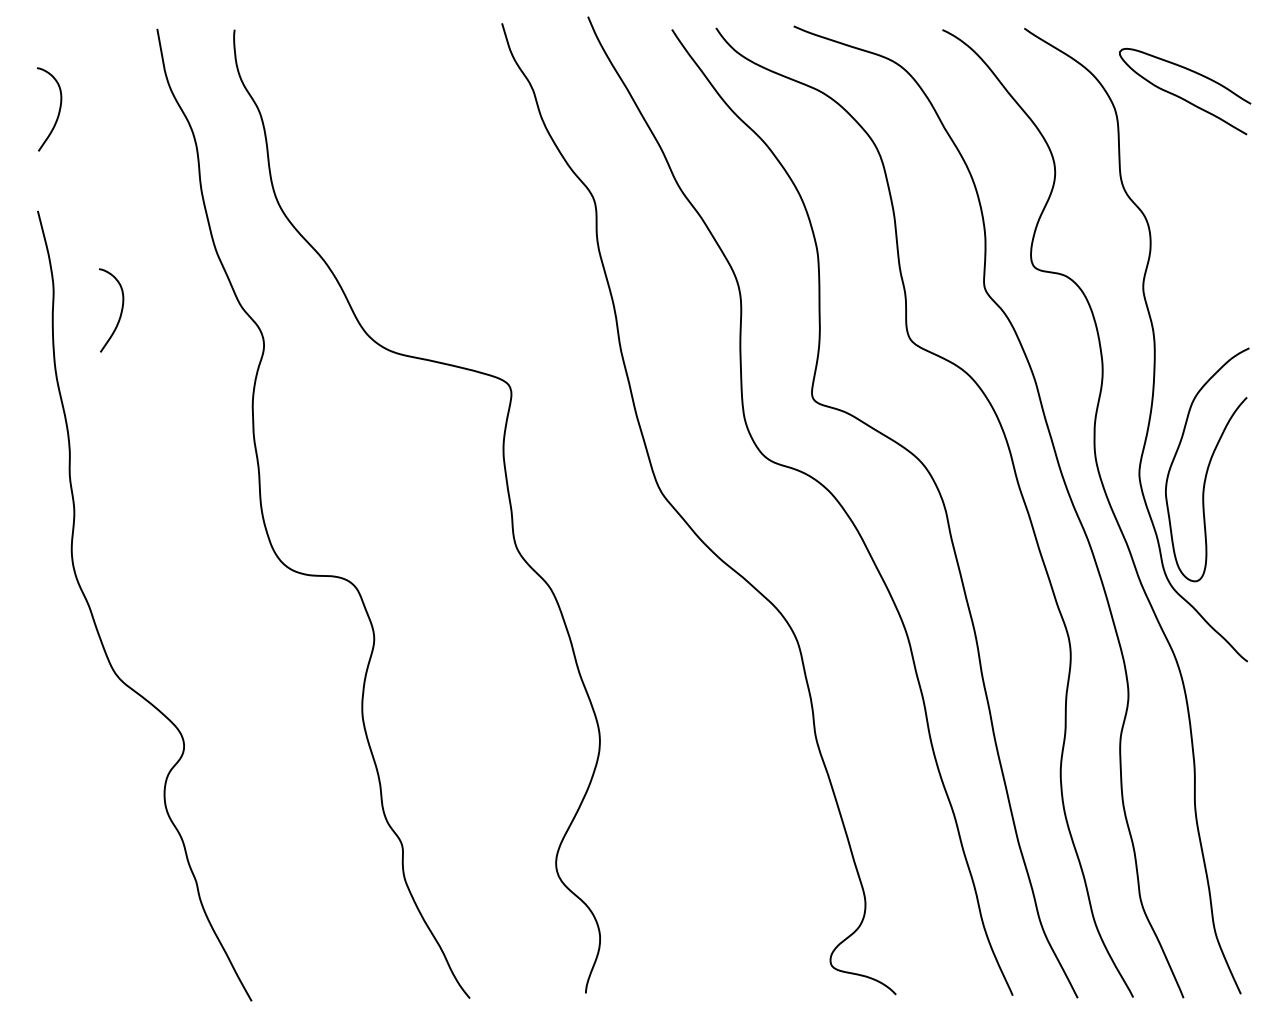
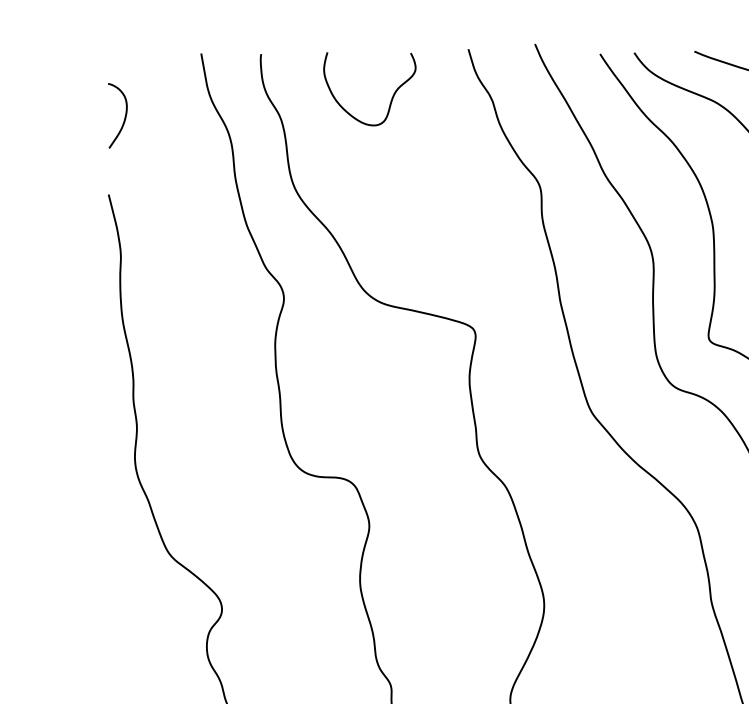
curve: (403, 85) -> (392, 97), added
curve: (120, 311) -> (172, 272), removed

